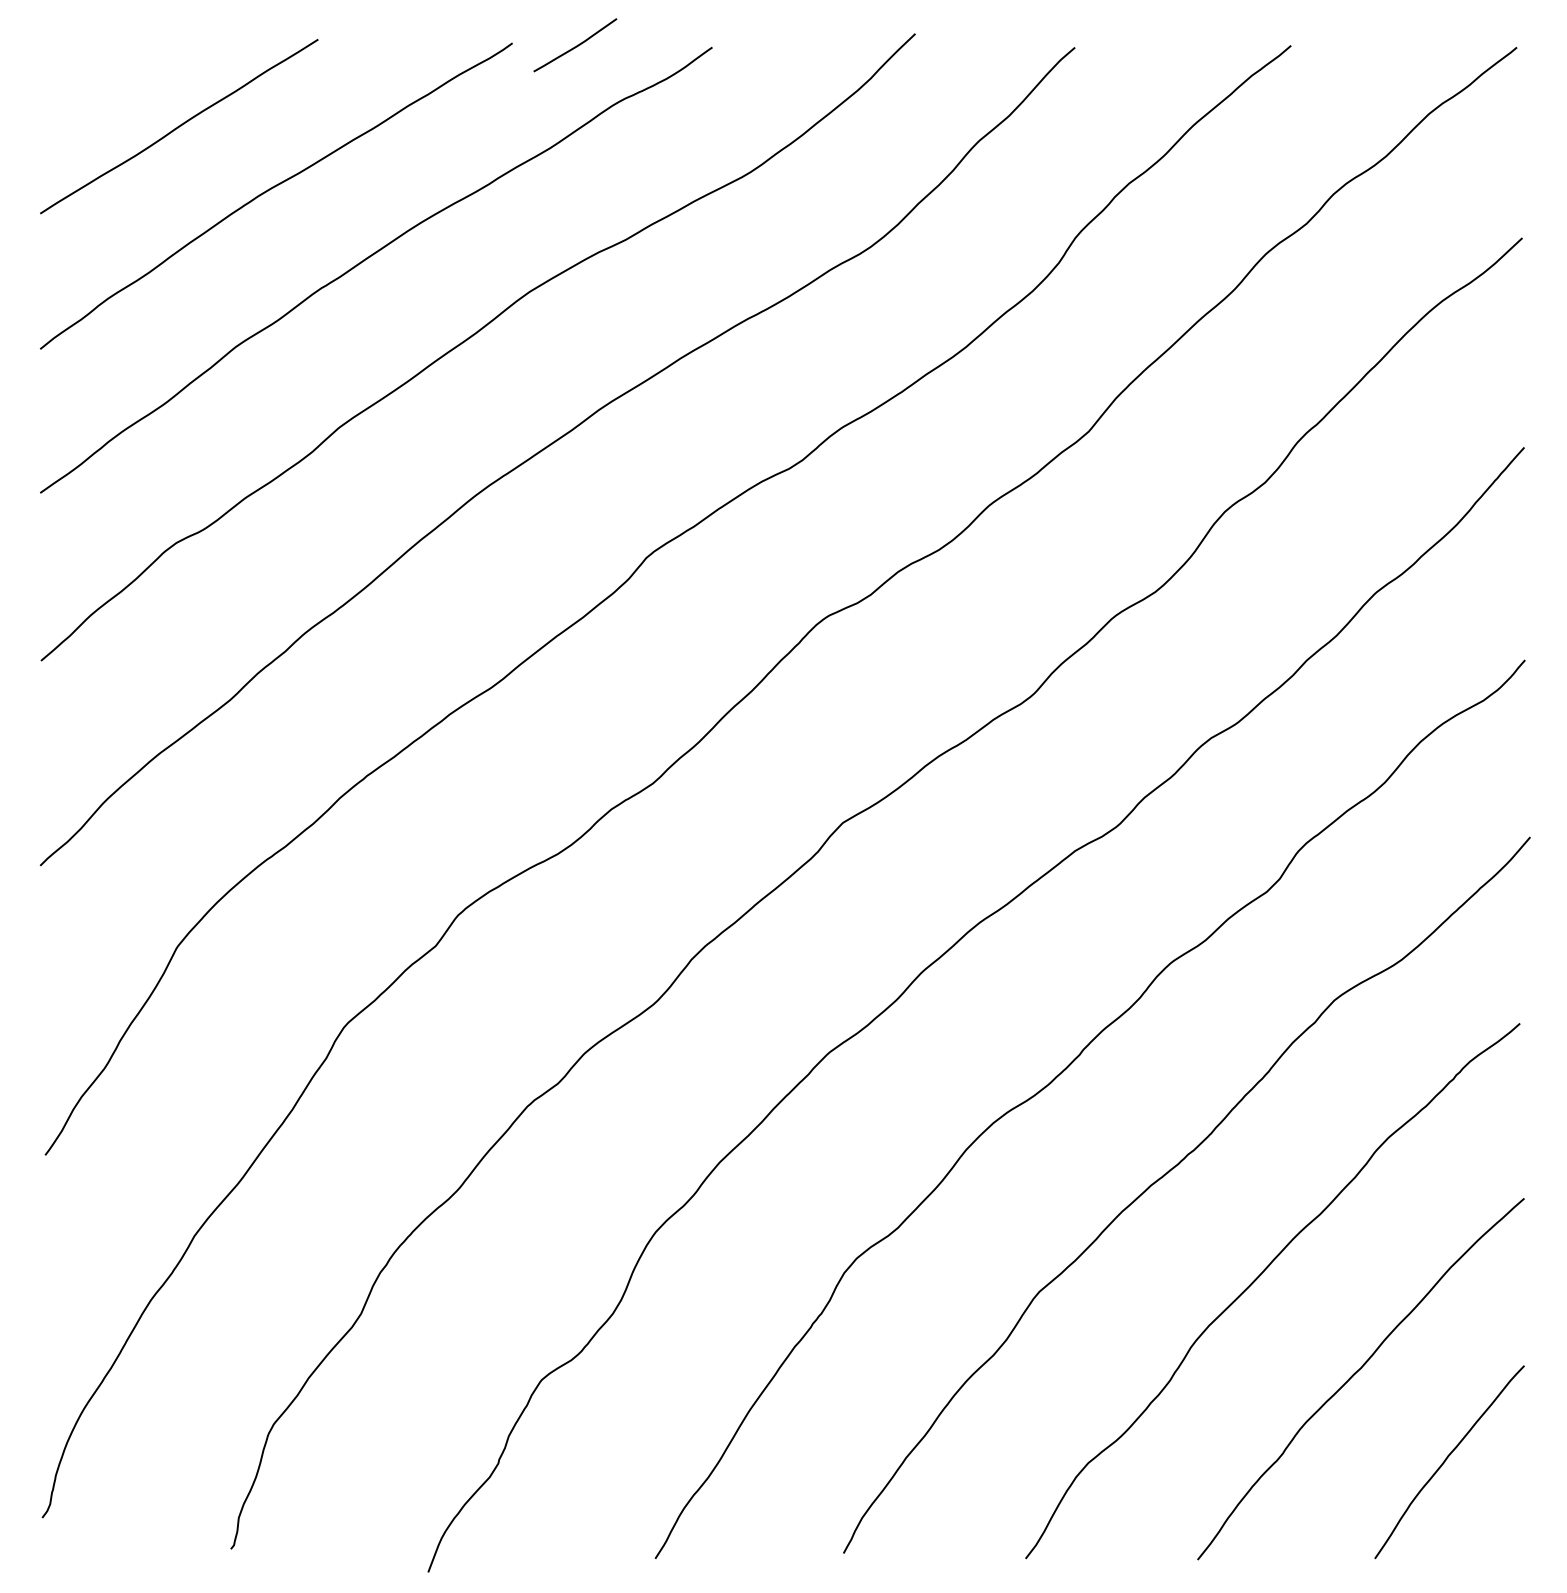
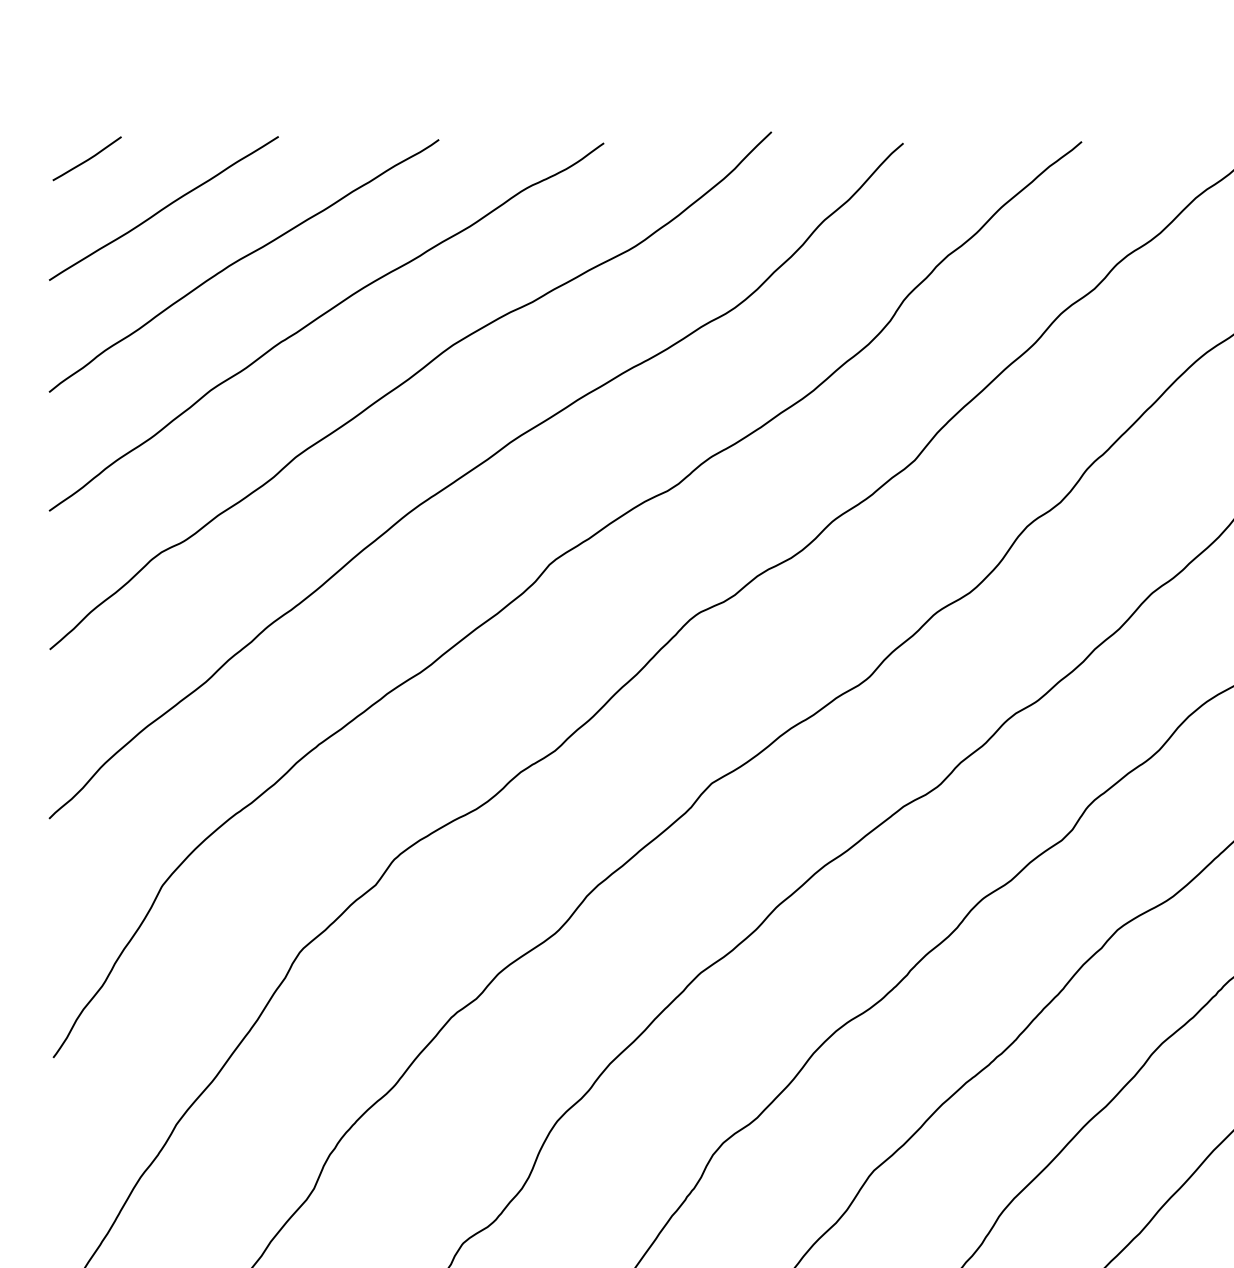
curve: (576, 45) -> (88, 158), moved

